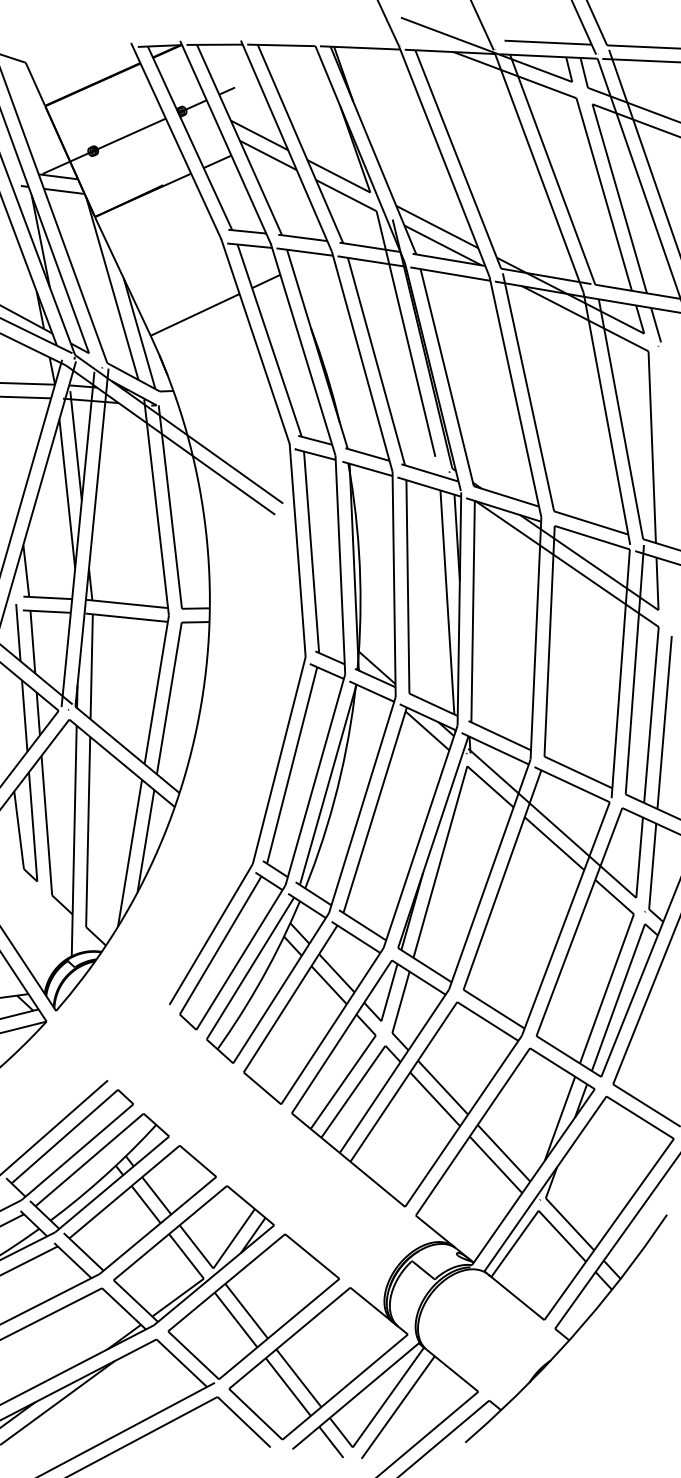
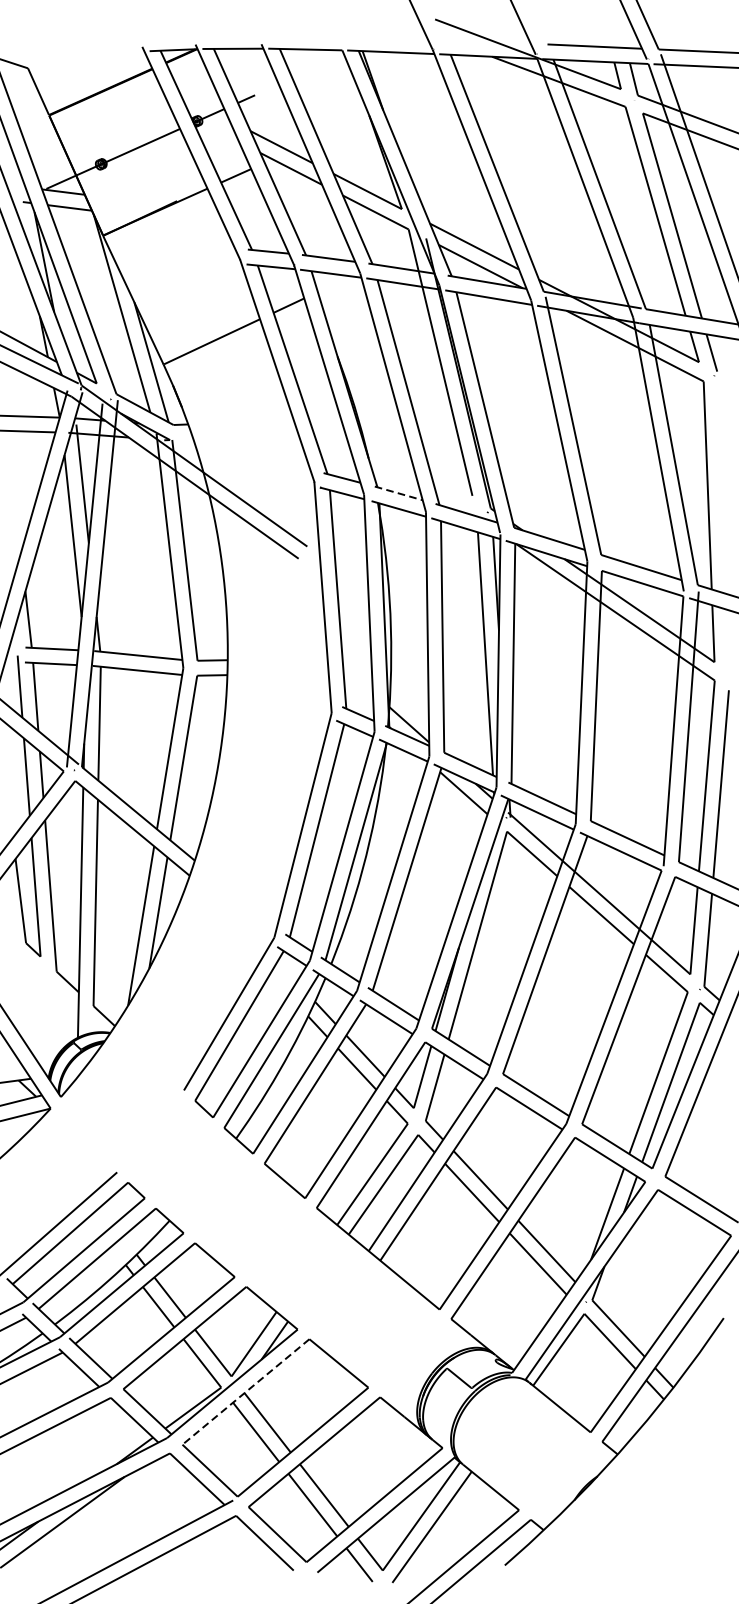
line: (367, 454) -> (398, 493), solid -> dashed
line: (226, 1283) -> (245, 1392), solid -> dashed

